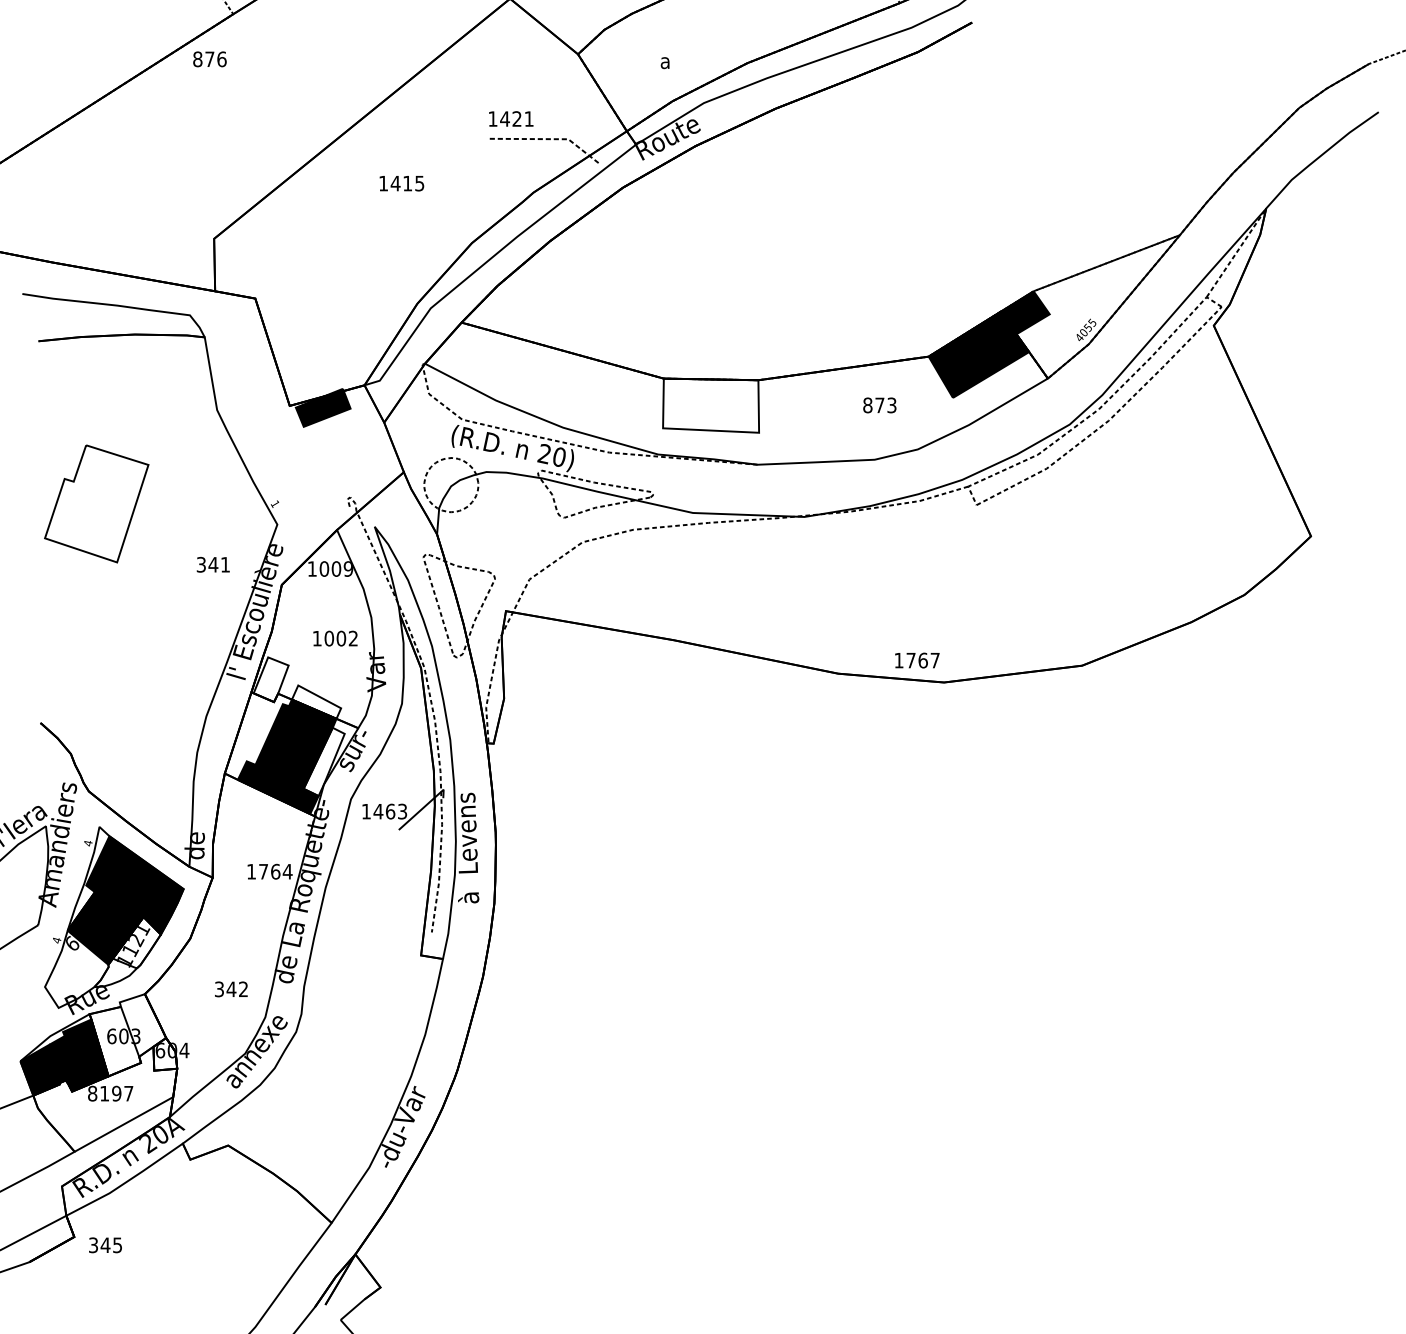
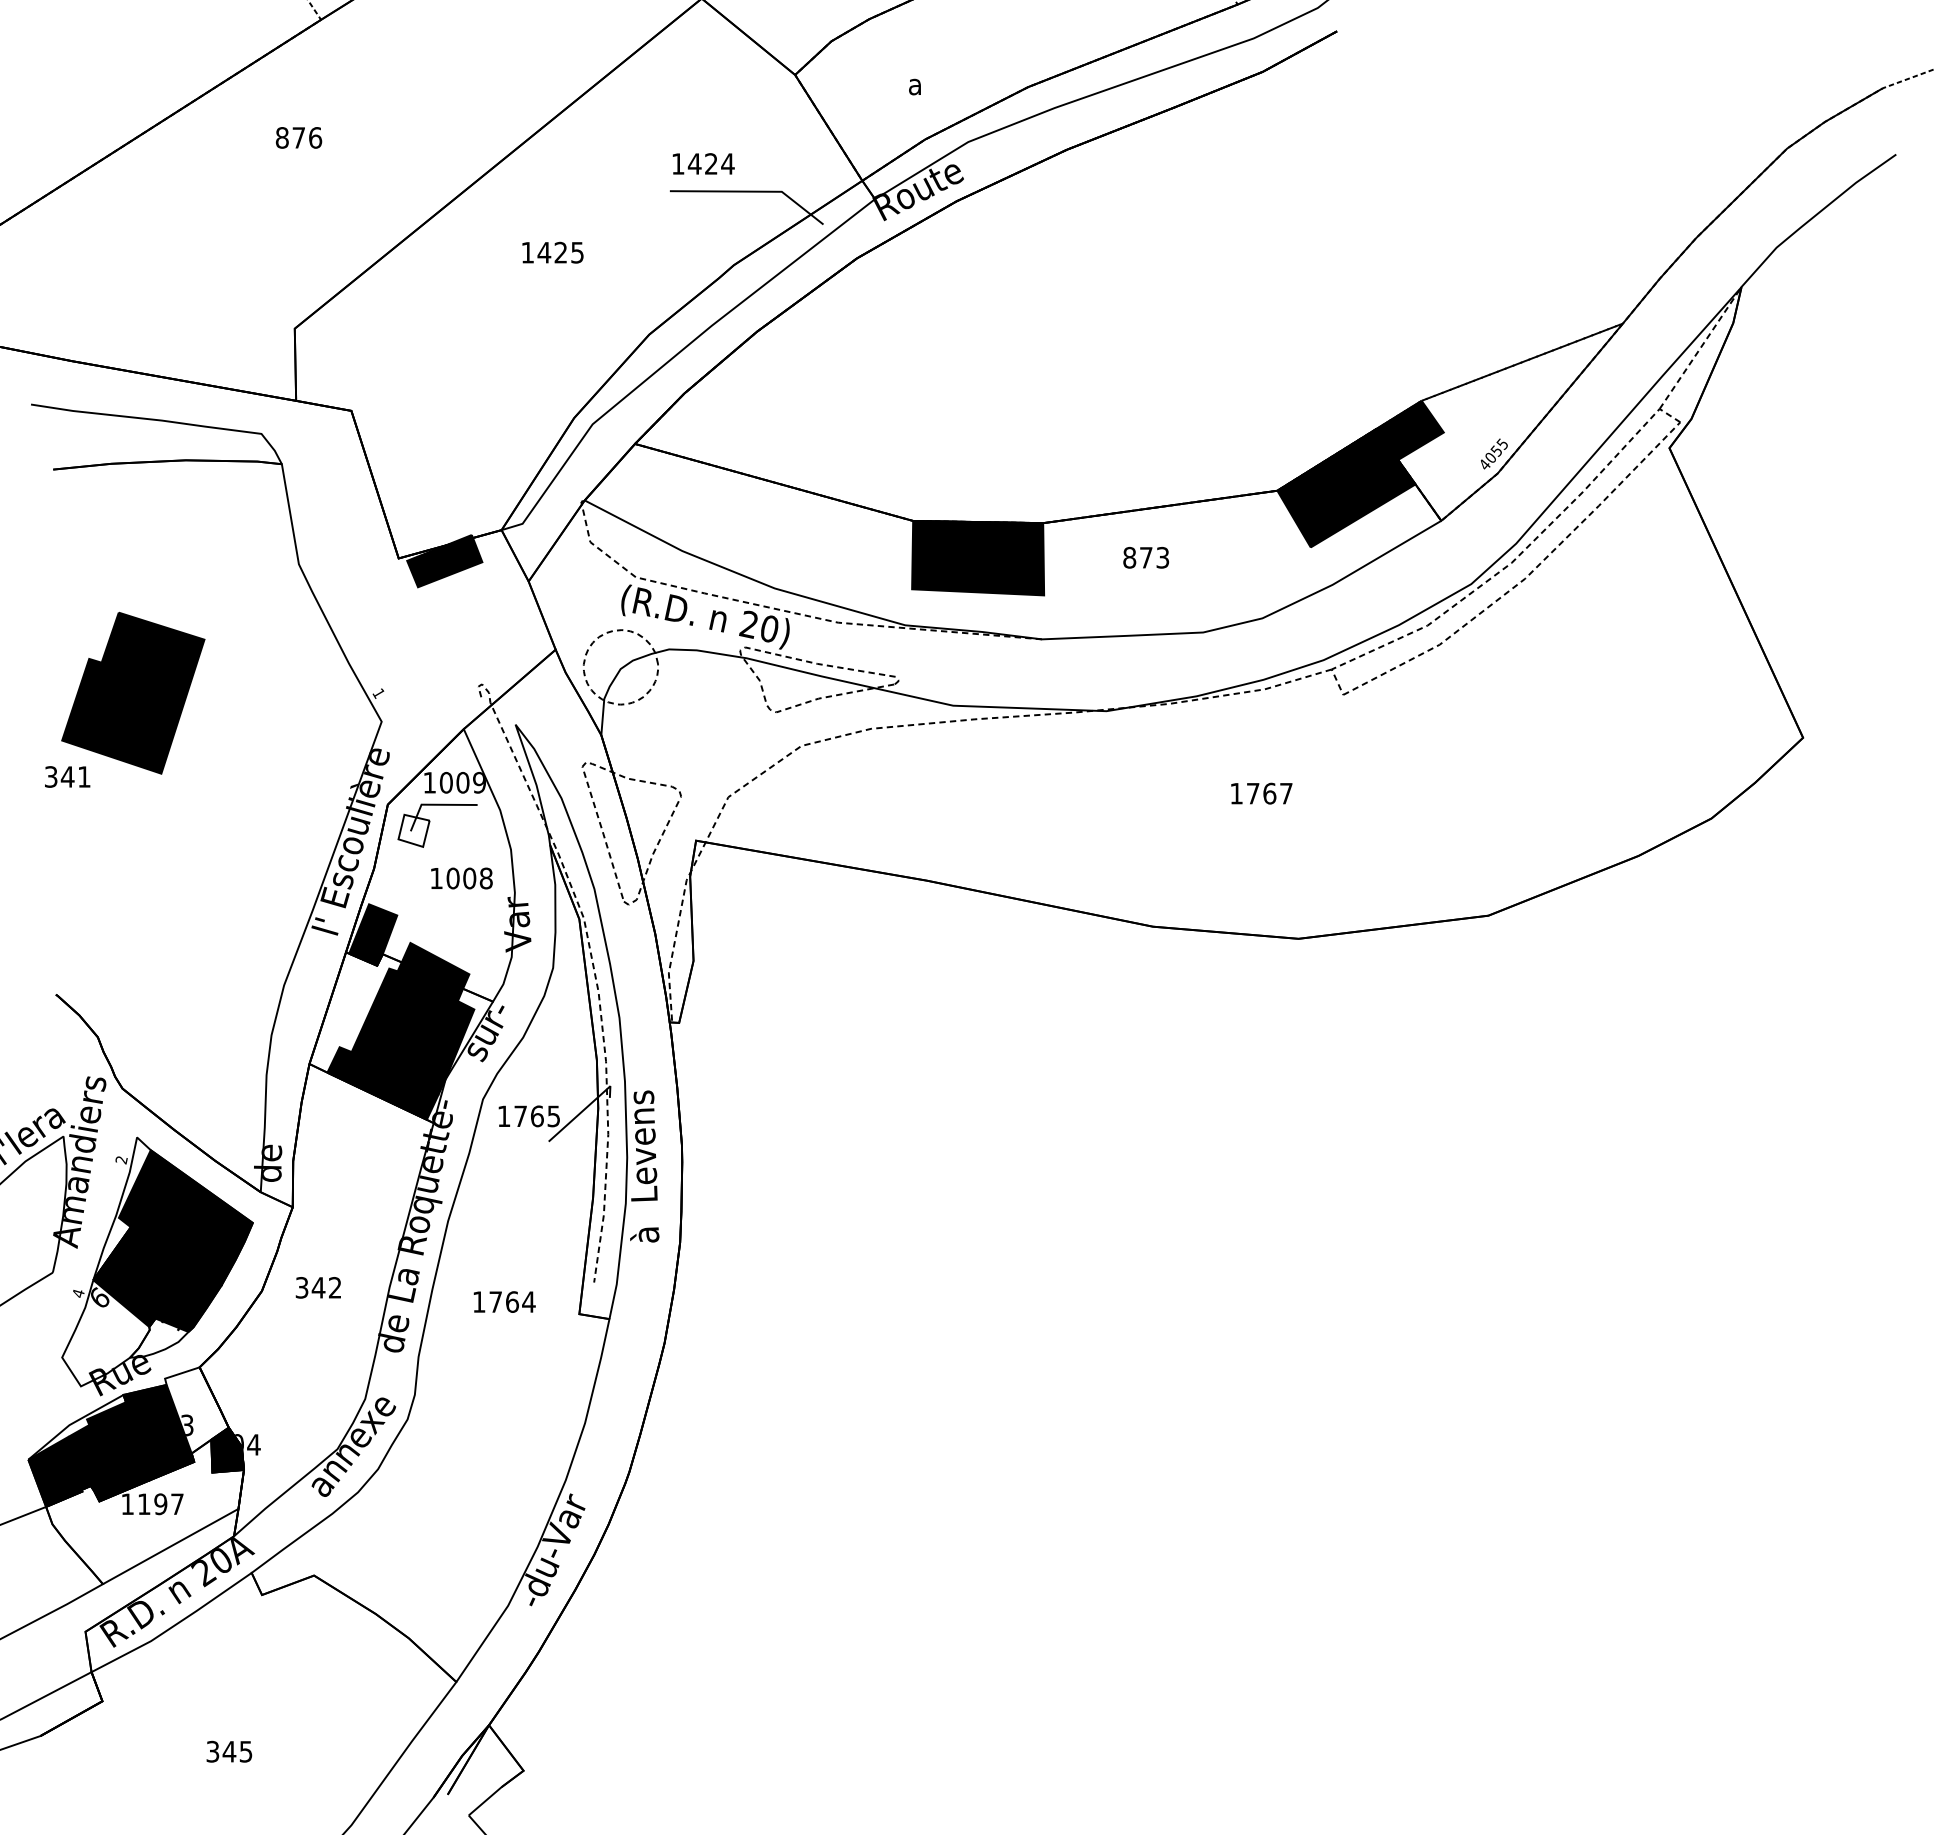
text: (209, 59) -> (298, 137), moved
text: (528, 118) -> (727, 163), 1421 -> 1424
line: (547, 139) -> (752, 191), dashed -> solid
text: (407, 183) -> (560, 252), 1415 -> 1425
fill: (711, 405) -> (978, 557), added
text: (880, 405) -> (1146, 557), moved
fill: (96, 503) -> (133, 692), added
text: (213, 564) -> (67, 776), moved
part: (312, 597) -> (430, 822), added
text: (352, 638) -> (485, 878), 1002 -> 1008
text: (917, 660) -> (1261, 793), moved
fill: (271, 679) -> (373, 934), added
fill: (316, 701) -> (435, 965), added
fill: (323, 761) -> (445, 1047), added
text: (389, 810) -> (536, 1115), 1463 -> 1765
text: (88, 843) -> (121, 1160), 4 -> 2
text: (269, 871) -> (504, 1301), moved
fill: (136, 942) -> (188, 1296), added
text: (230, 989) -> (317, 1287), moved
fill: (115, 1041) -> (158, 1432), added
fill: (165, 1053) -> (227, 1449), added
text: (92, 1093) -> (127, 1504), 8197 -> 1197
text: (105, 1245) -> (229, 1751), moved

